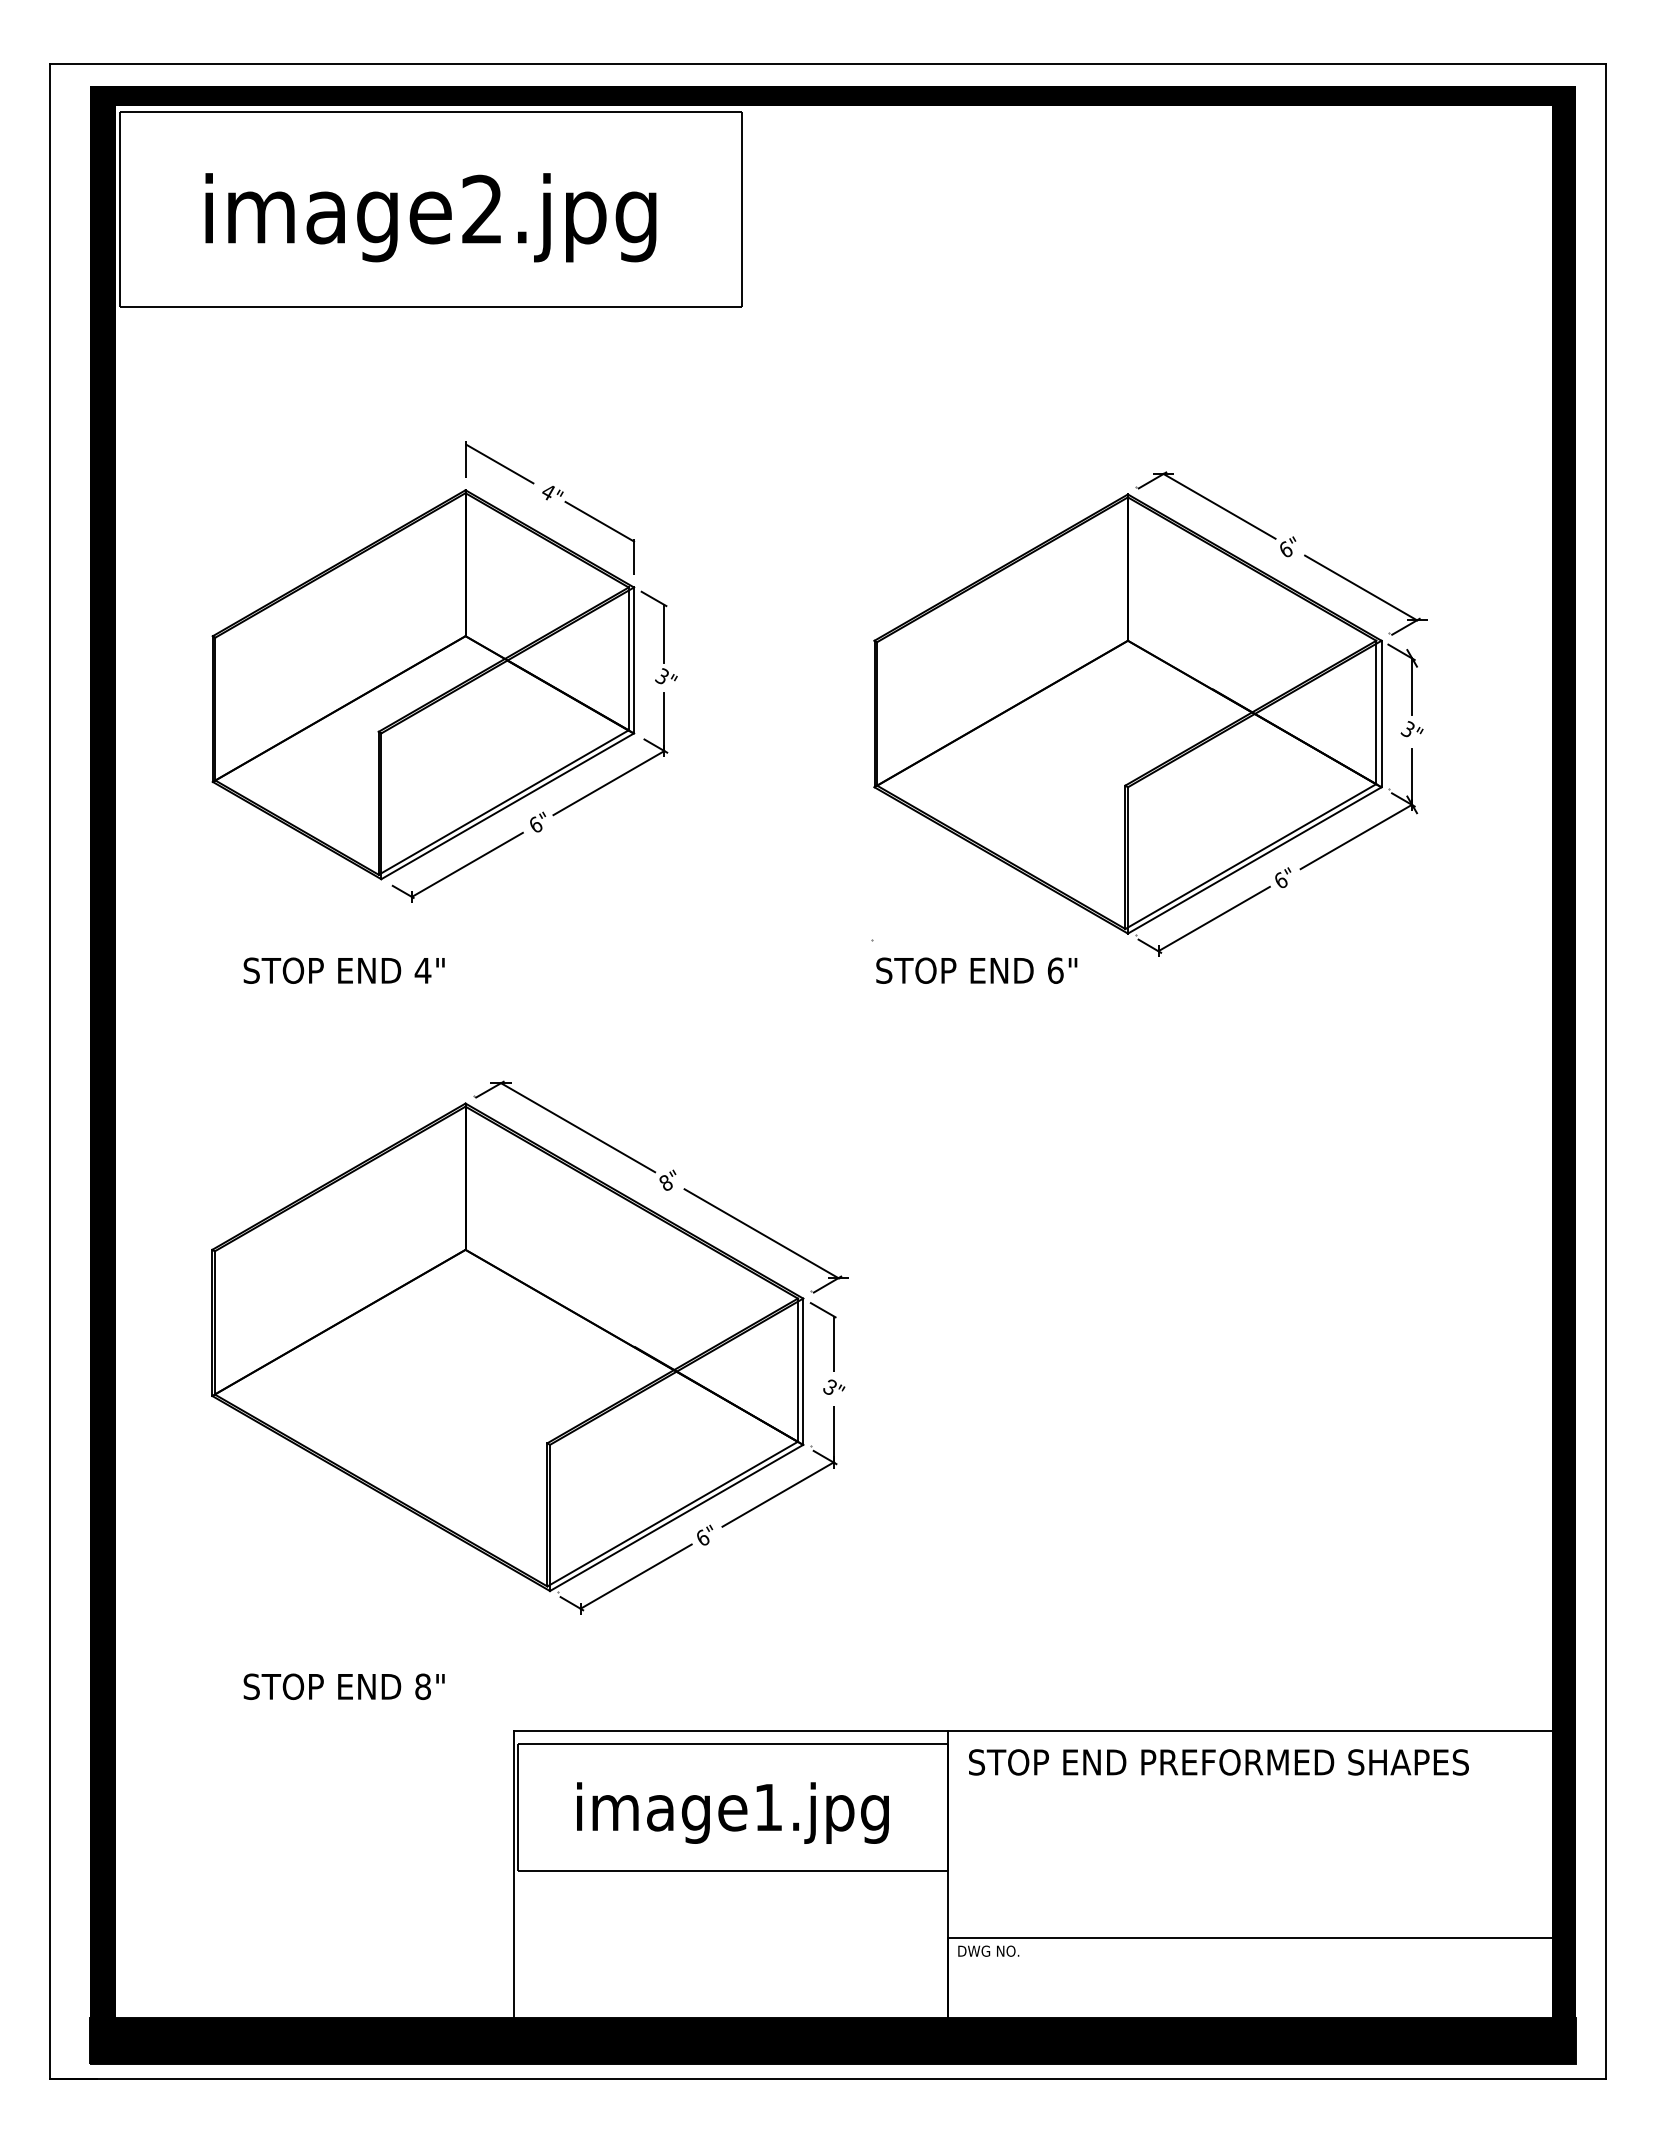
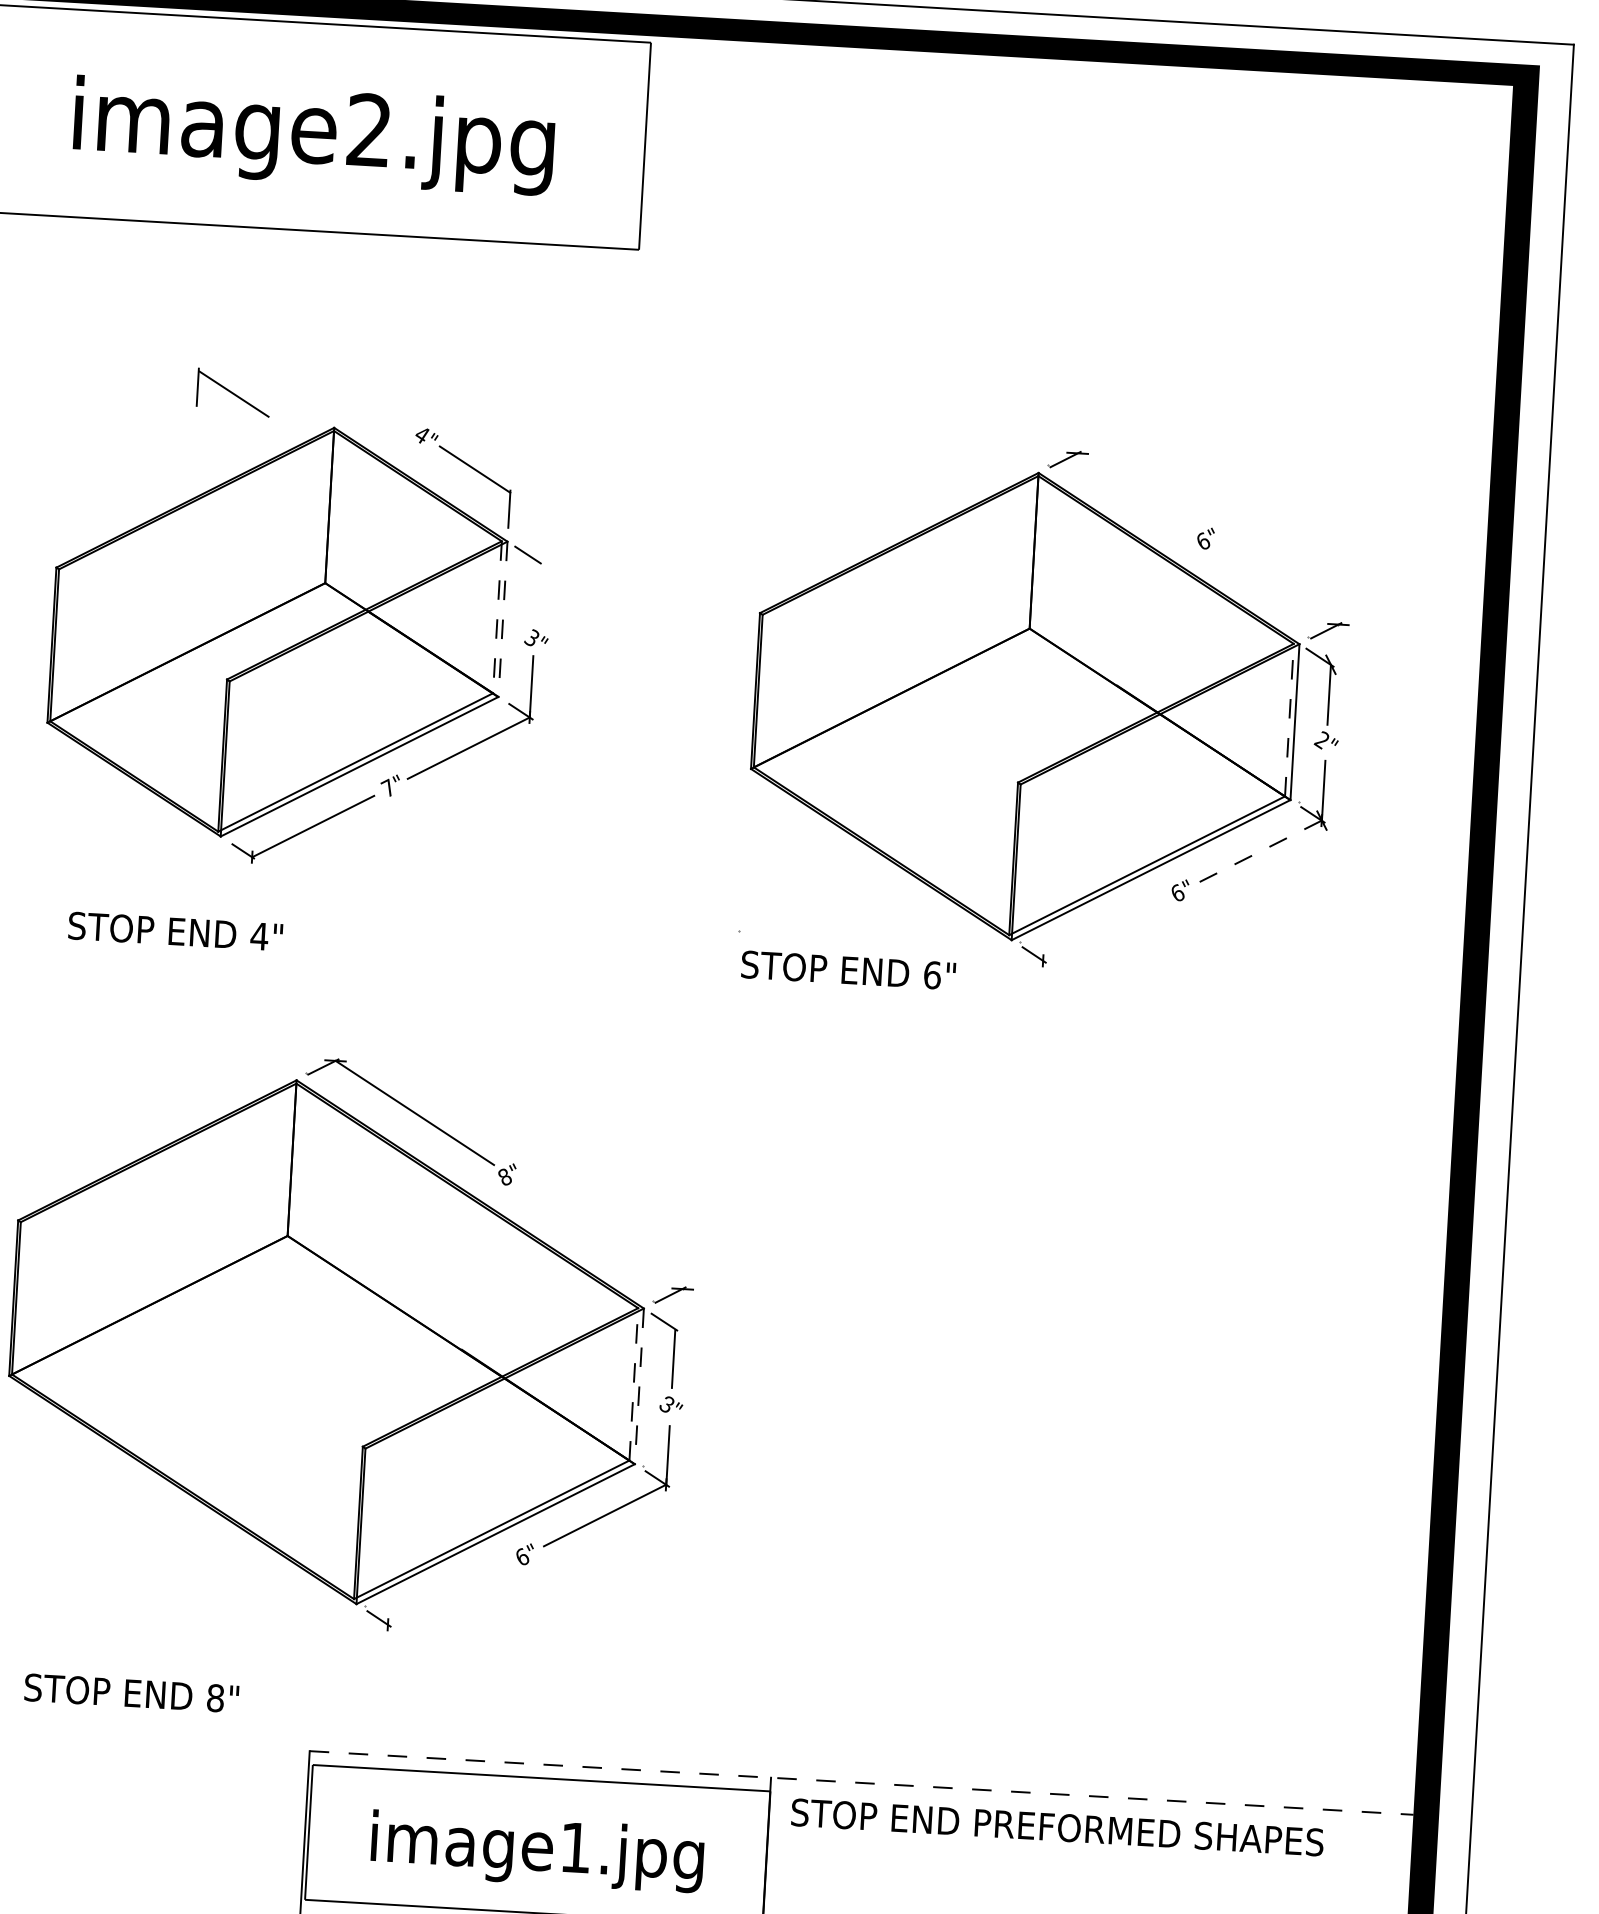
part: (499, 462) -> (233, 392), moved
line: (1219, 505) -> (1135, 490), removed
line: (1360, 587) -> (1280, 586), removed
line: (664, 633) -> (537, 592), removed
line: (628, 659) -> (497, 617), solid -> dashed
line: (634, 660) -> (503, 619), solid -> dashed
line: (1376, 712) -> (1289, 720), solid -> dashed
text: (1407, 729) -> (1321, 740), 3" -> 2"
text: (535, 824) -> (388, 787), 6" -> 7"
line: (1355, 837) -> (1259, 851), solid -> dashed
line: (1213, 918) -> (1103, 929), removed
line: (761, 1233) -> (603, 1236), removed
line: (797, 1370) -> (633, 1384), solid -> dashed
line: (803, 1372) -> (639, 1387), solid -> dashed
line: (635, 1576) -> (448, 1593), removed
line: (1032, 1731) -> (861, 1783), solid -> dashed

